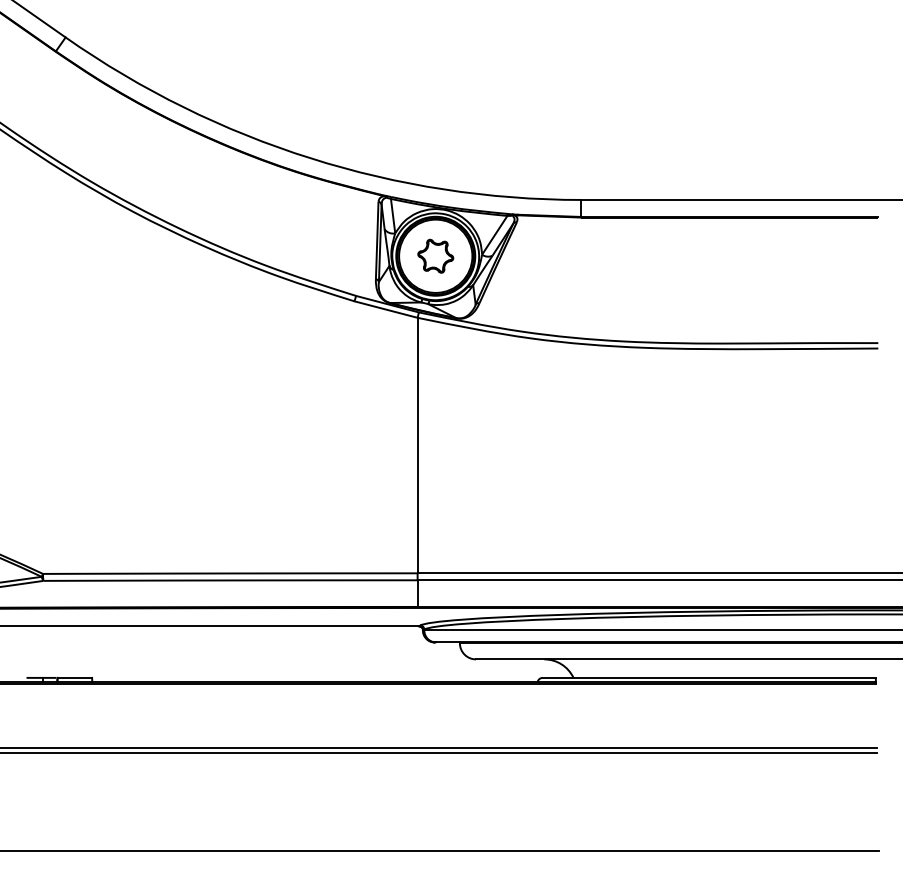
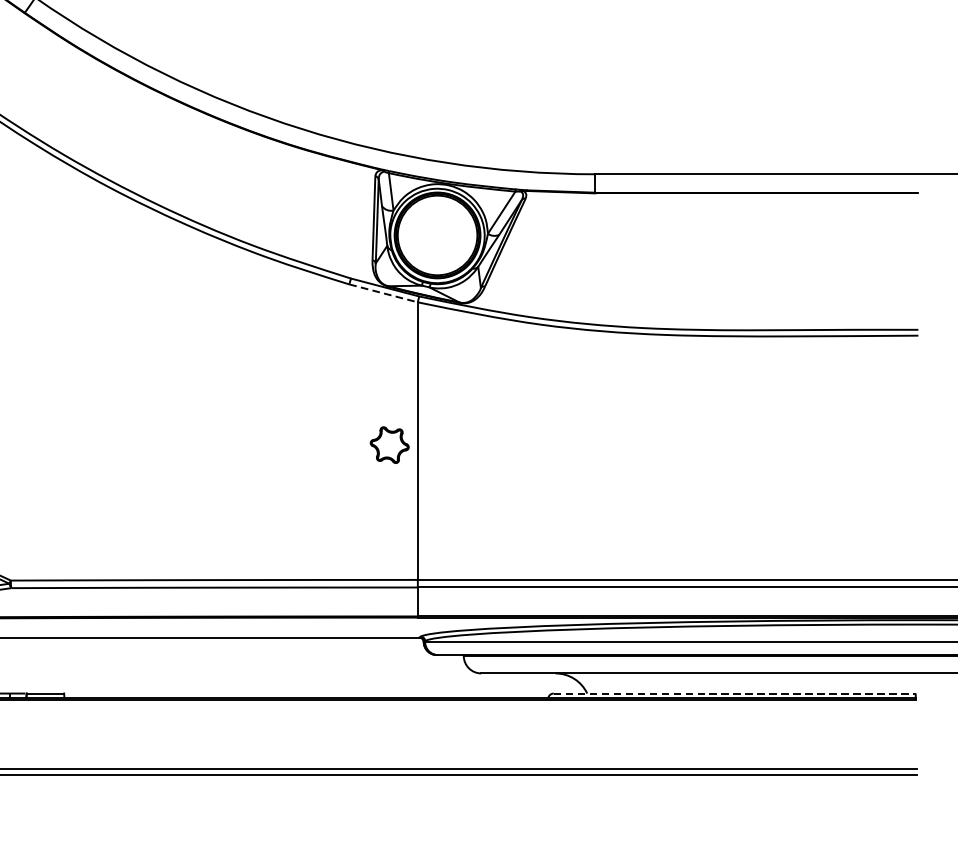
part: (435, 255) -> (389, 444), moved
line: (386, 309) -> (384, 293), solid -> dashed
line: (709, 677) -> (734, 693), solid -> dashed

